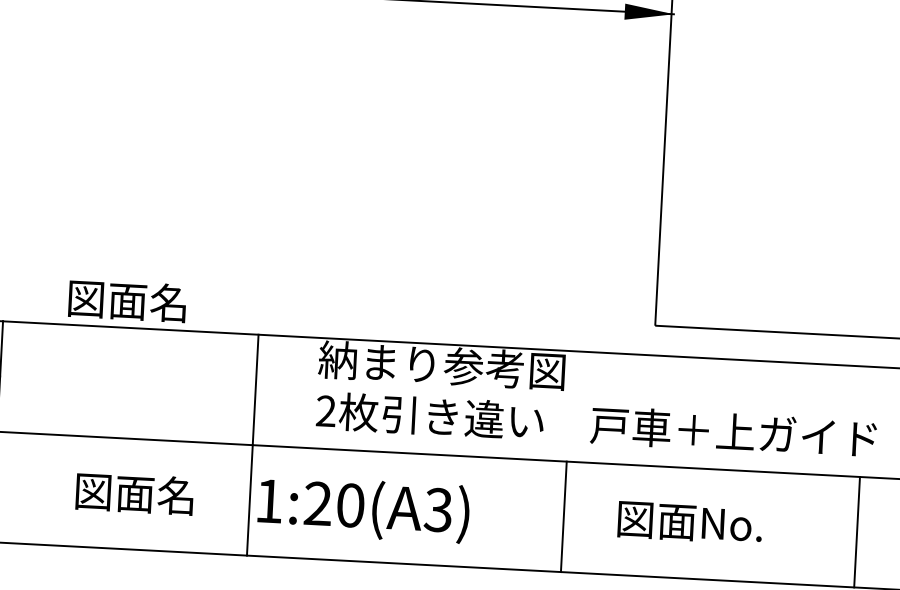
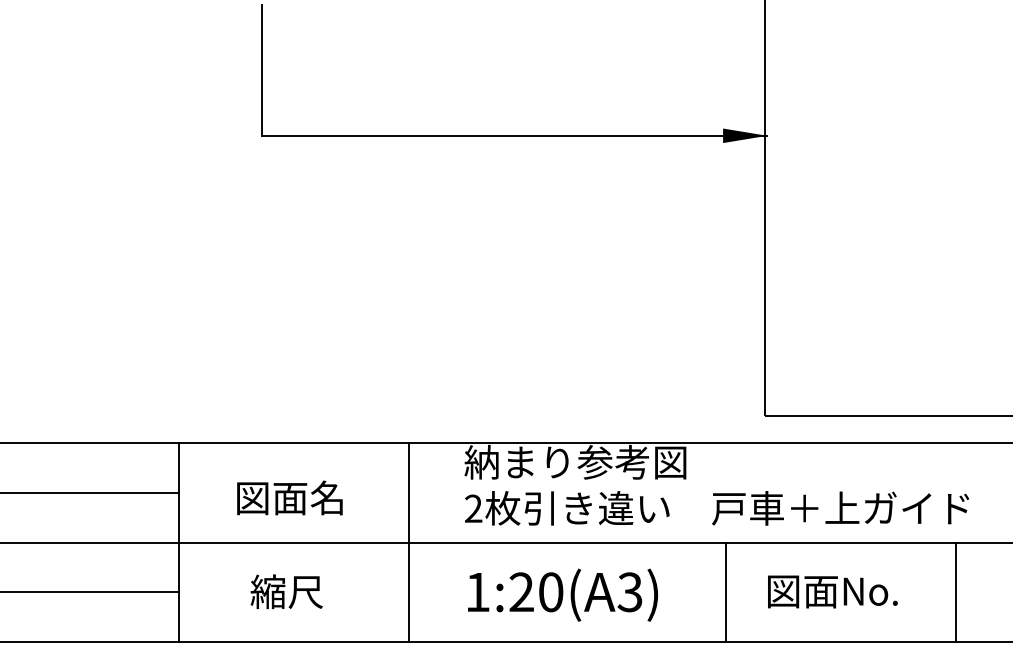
text: (127, 300) -> (289, 497), moved
text: (133, 493) -> (304, 591), 図面名 -> 縮尺
text: (363, 508) -> (562, 594), moved
line: (564, 516) -> (726, 592), moved
text: (689, 522) -> (832, 591), moved

